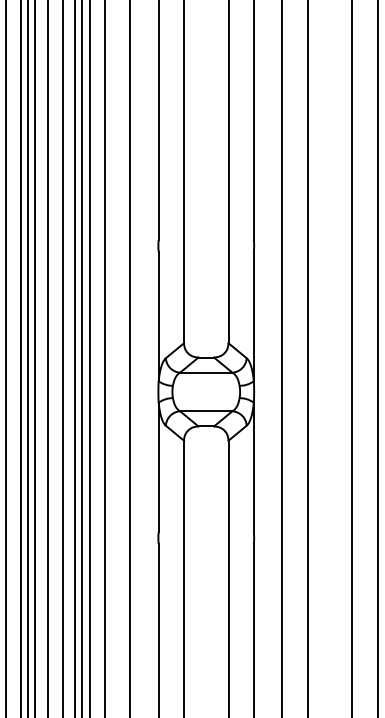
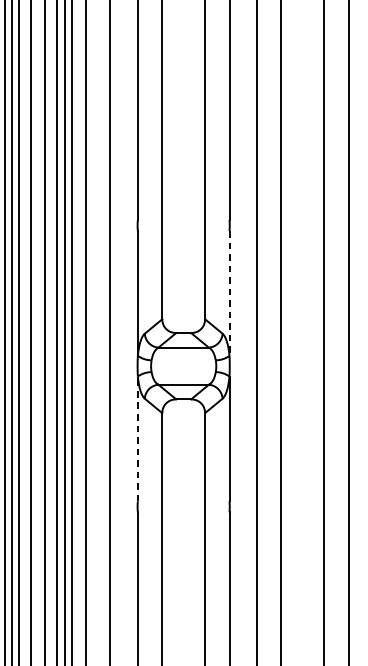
line: (253, 316) -> (229, 293), solid -> dashed
line: (158, 467) -> (137, 438), solid -> dashed

